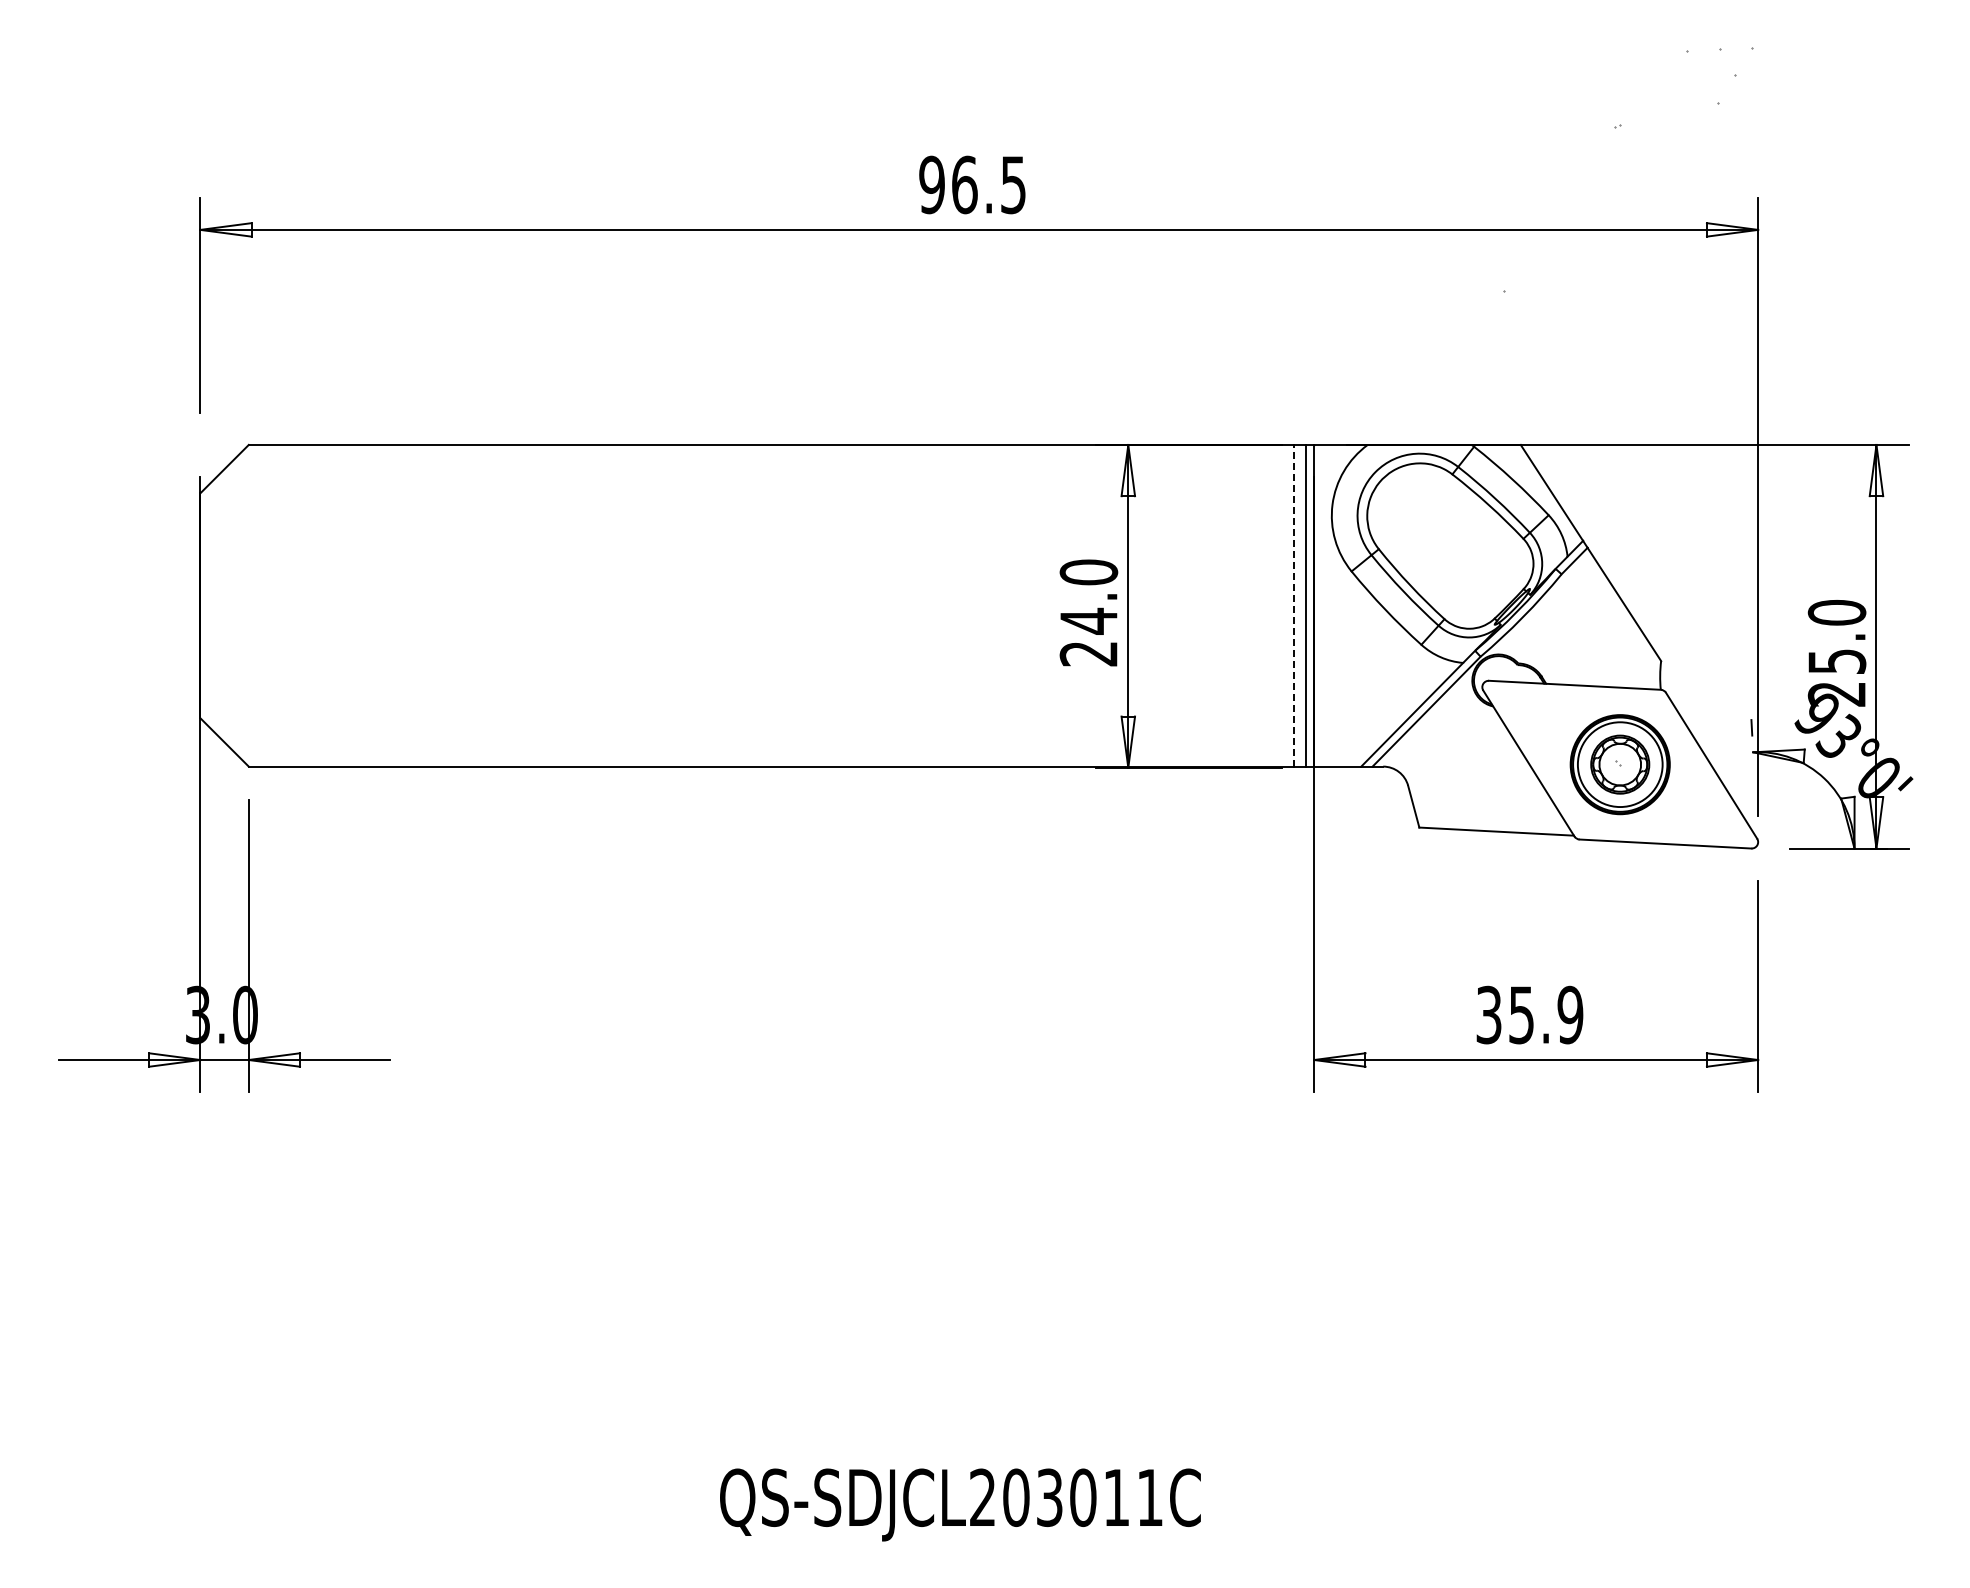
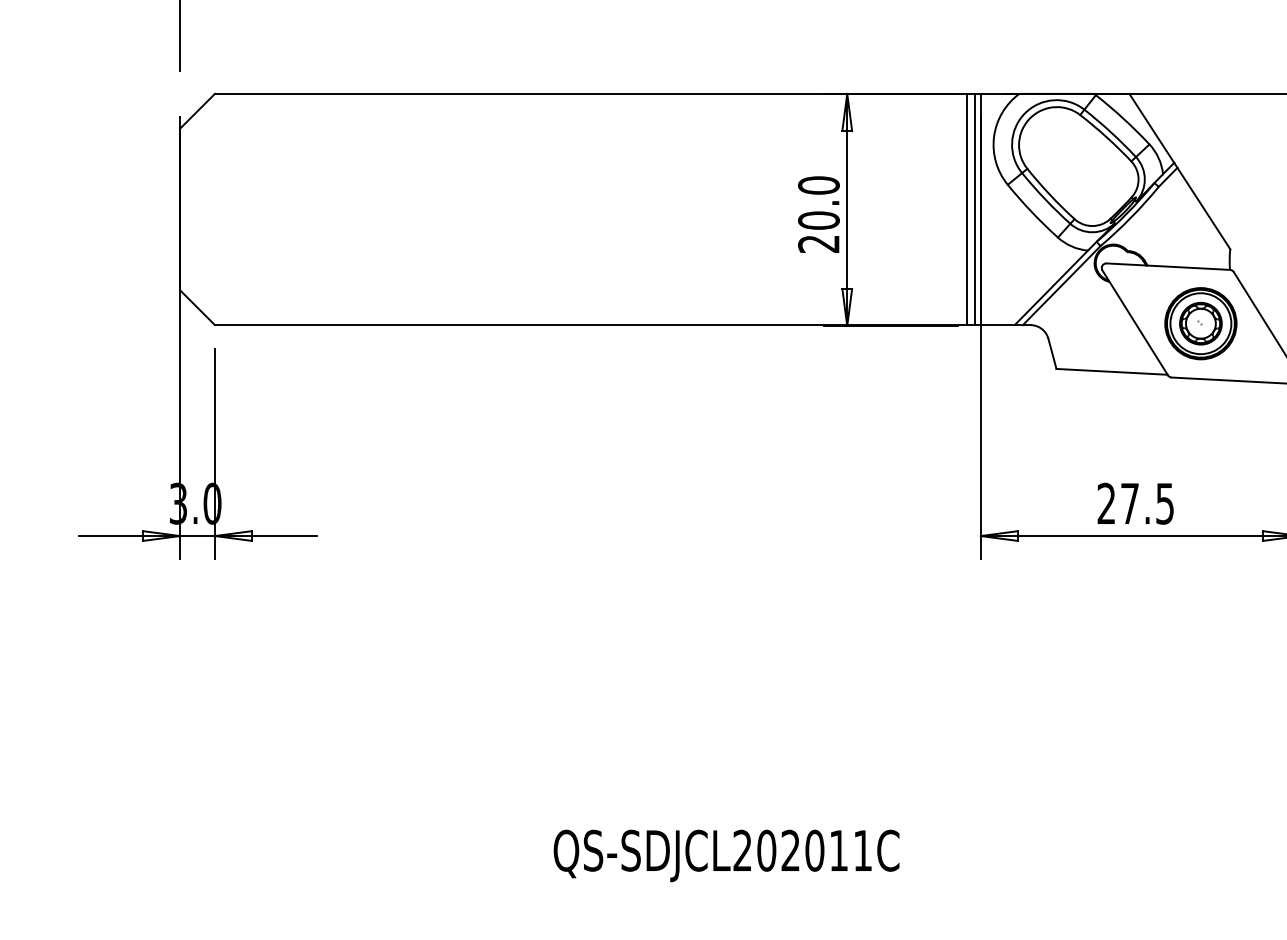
line: (1294, 605) -> (966, 209), dashed -> solid
text: (1088, 620) -> (818, 220), 24.0 -> 20.0
text: (1529, 1014) -> (1135, 503), 35.9 -> 27.5
text: (1049, 1497) -> (790, 850), QS-SDJCL203011C -> QS-SDJCL202011C

